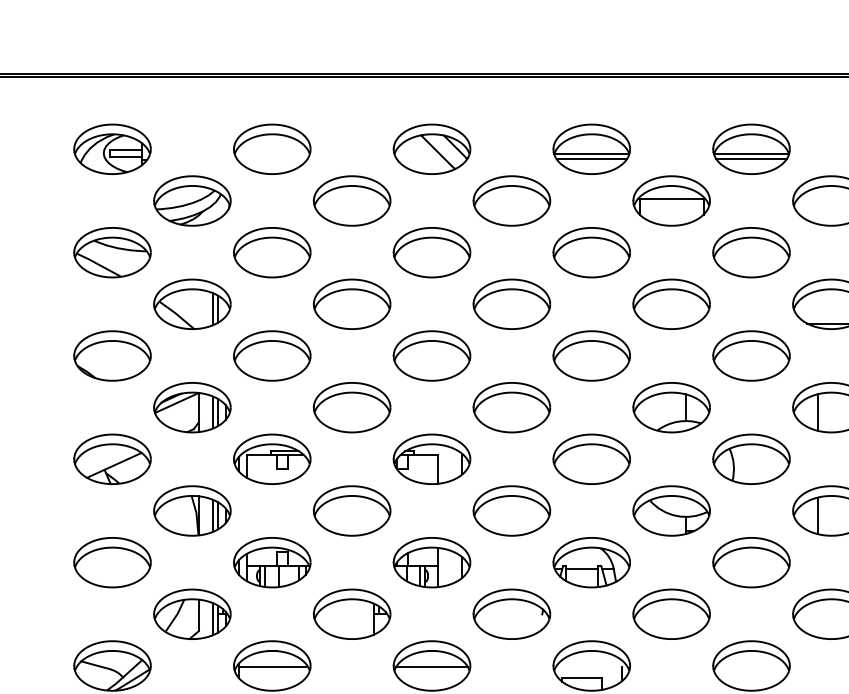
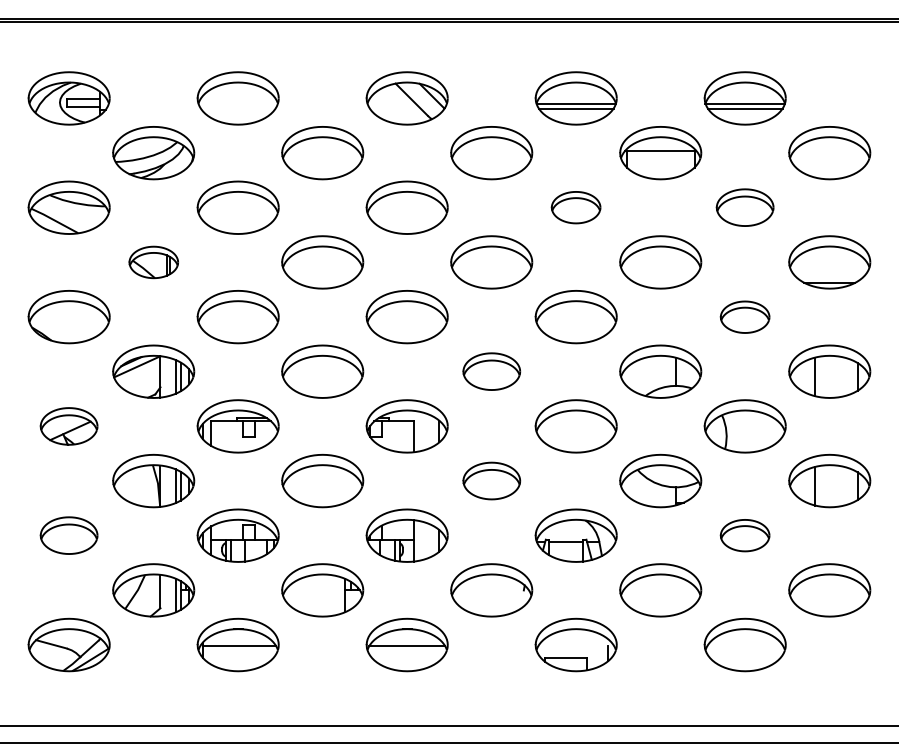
part: (591, 252) -> (575, 207), size x0.6
part: (750, 252) -> (744, 207), size x0.7
part: (192, 304) -> (153, 262), size x0.6
part: (750, 356) -> (744, 317), size x0.6
part: (511, 407) -> (491, 371), size x0.7
part: (111, 459) -> (68, 426), size x0.7
part: (511, 510) -> (491, 480), size x0.7
part: (111, 562) -> (68, 535), size x0.7
part: (750, 562) -> (744, 535), size x0.6

